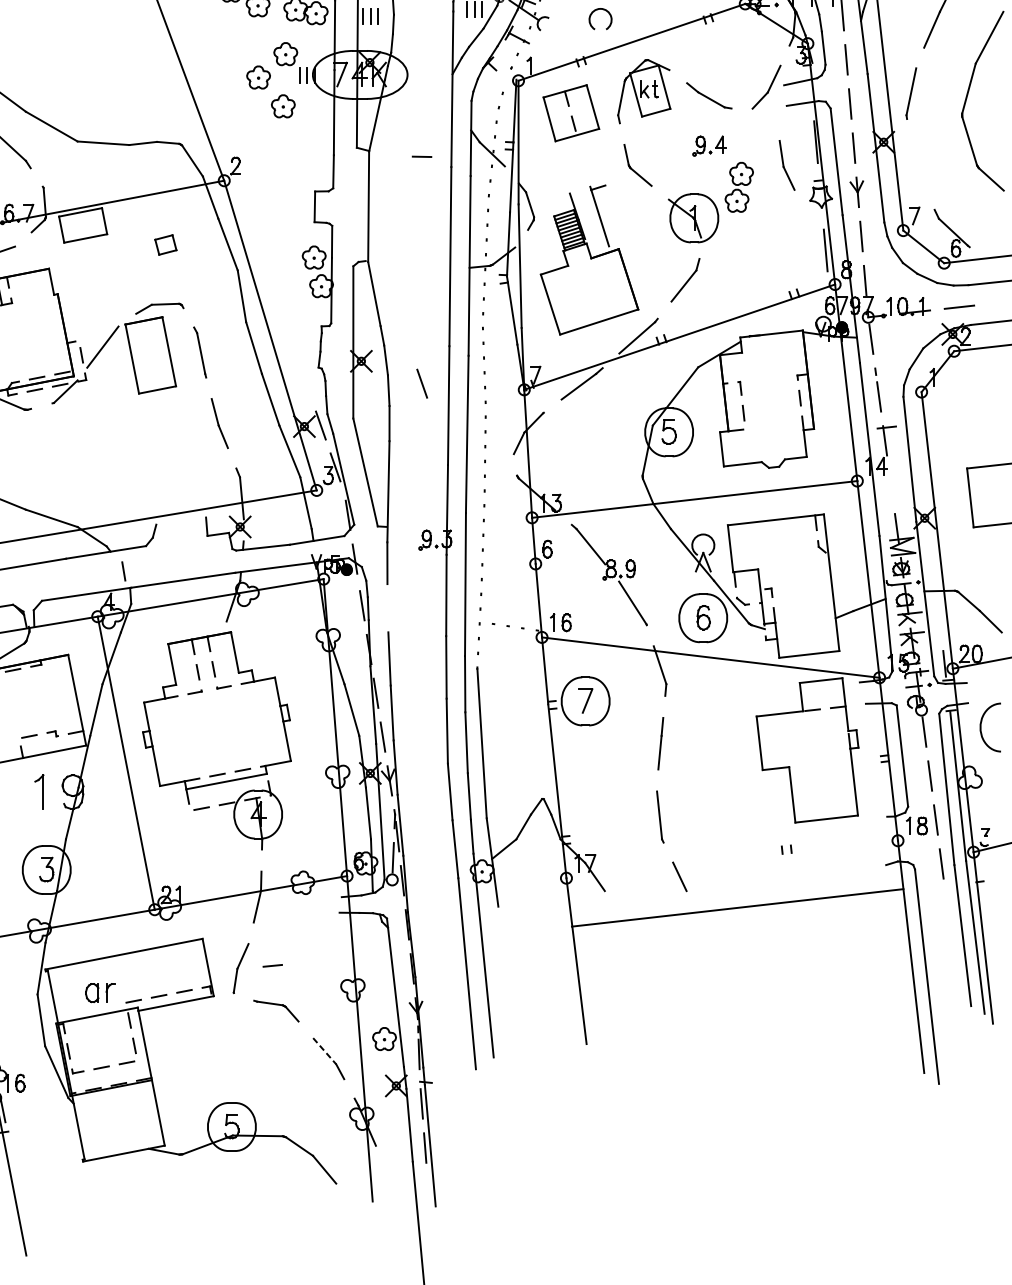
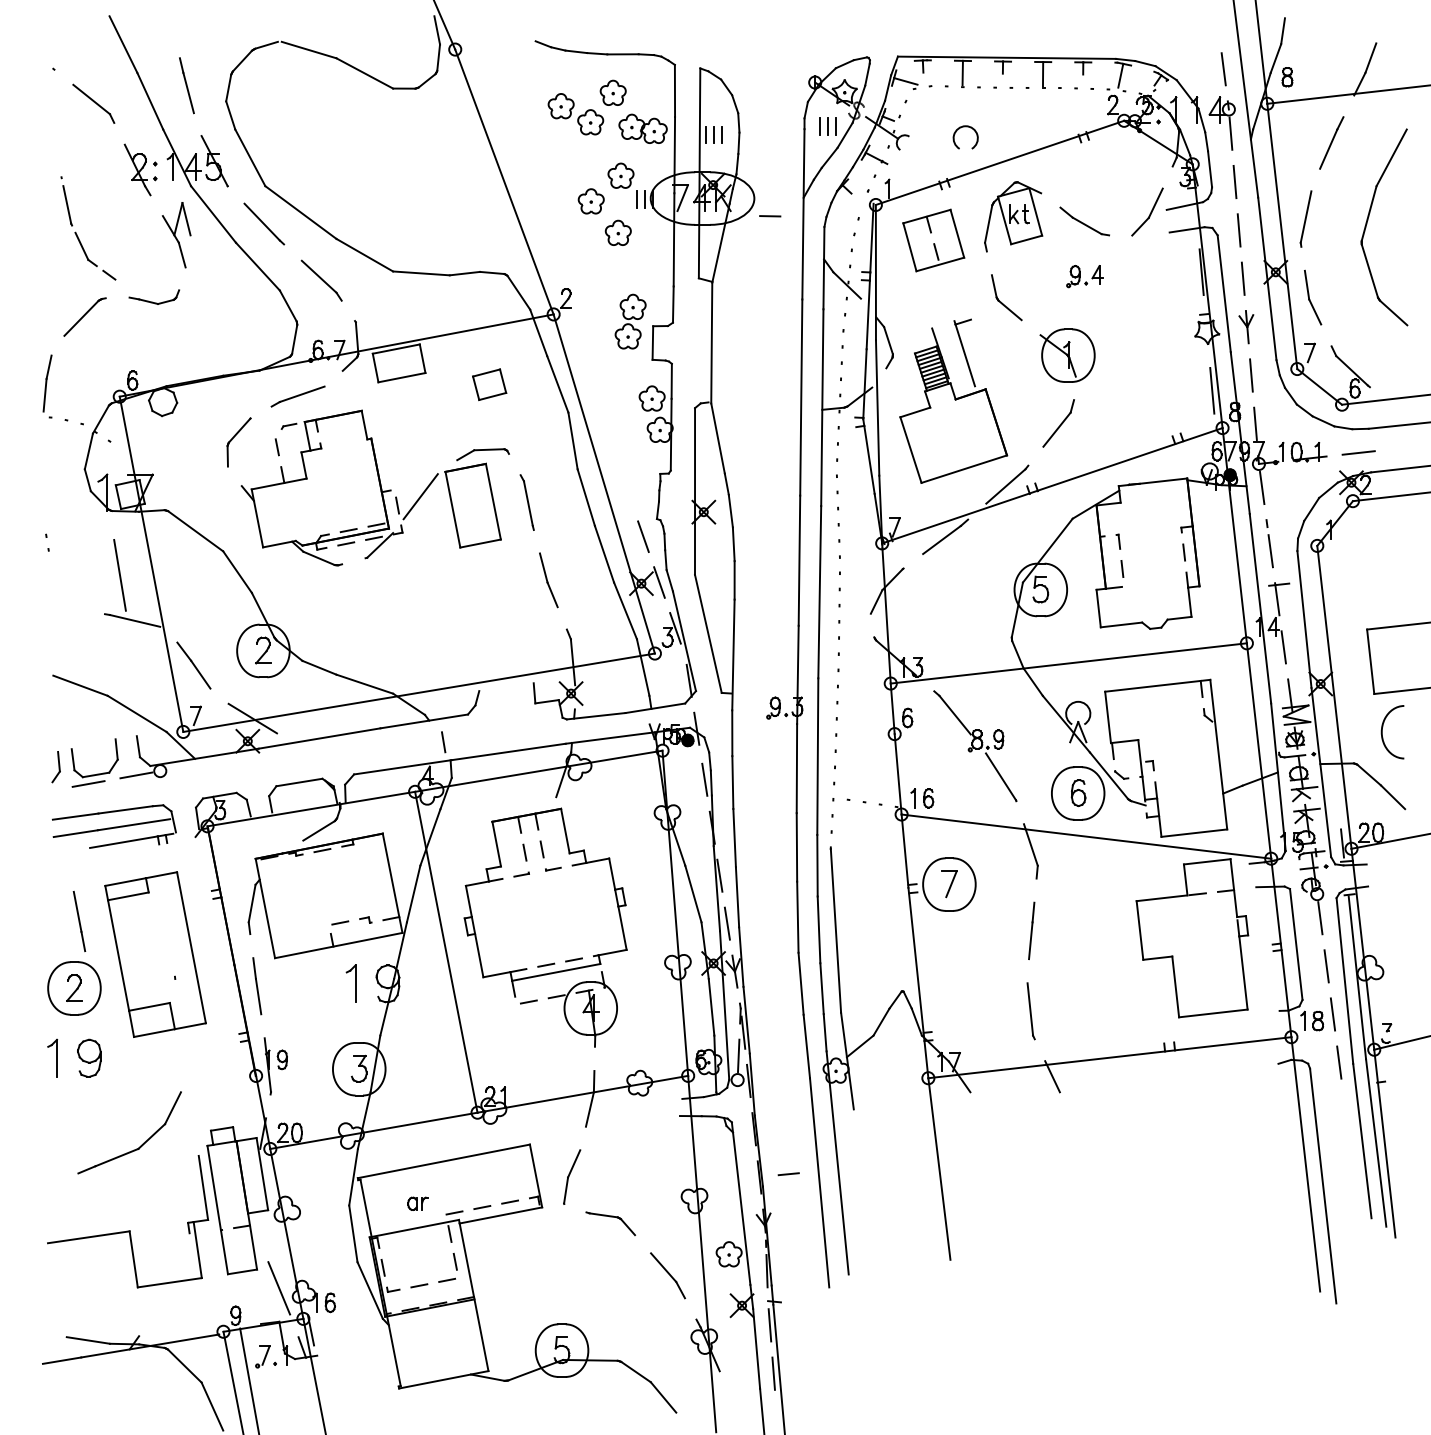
line: (422, 157) -> (770, 216), moved
part: (787, 165) -> (1313, 297), moved
part: (739, 187) -> (630, 321), moved
part: (165, 244) -> (489, 384), size x1.43
line: (422, 383) -> (643, 536), moved
line: (890, 484) -> (1283, 647), added
line: (387, 608) -> (732, 782), added
curve: (981, 727) -> (1382, 732), moved
line: (737, 907) -> (1109, 1057), moved
line: (272, 966) -> (788, 1174), moved
part: (99, 992) -> (417, 1203), size x0.62
line: (324, 1051) -> (663, 1268), dashed -> solid

